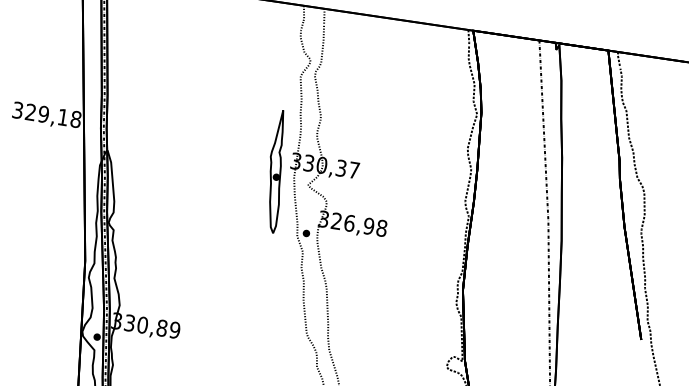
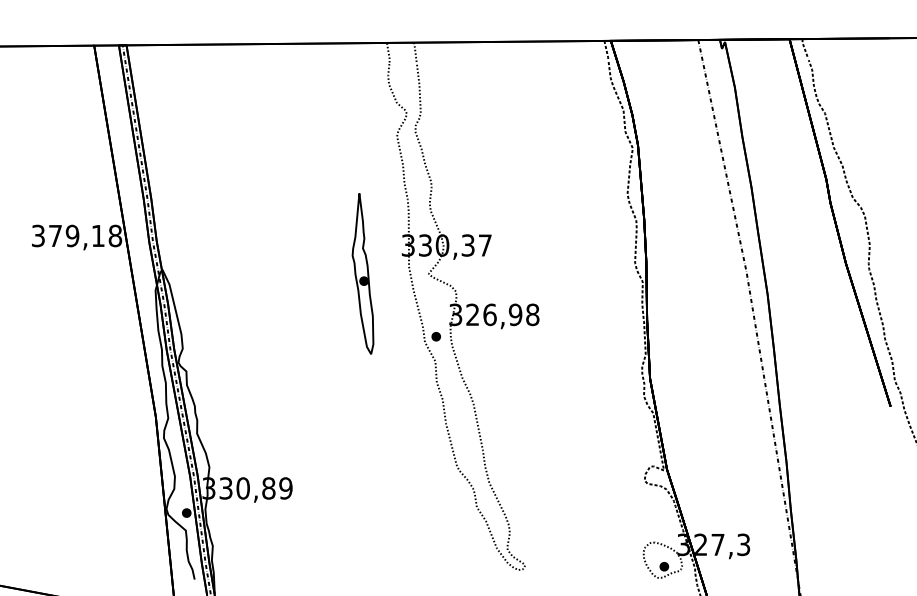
text: (30, 112) -> (55, 235), 329,18 -> 379,18
part: (276, 171) -> (362, 273), moved

